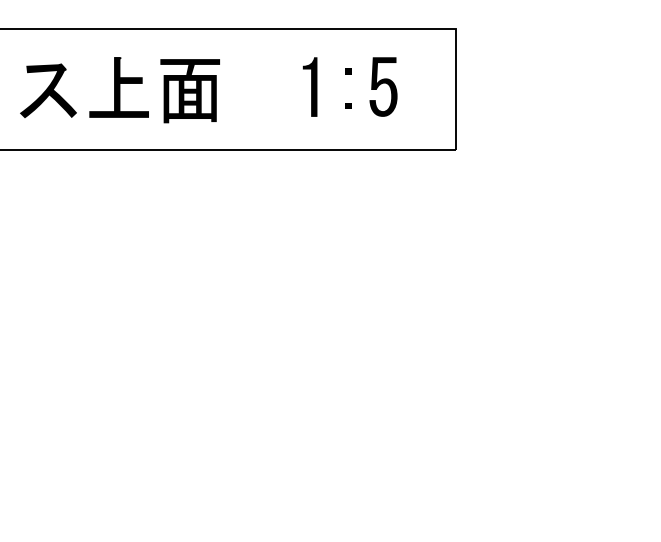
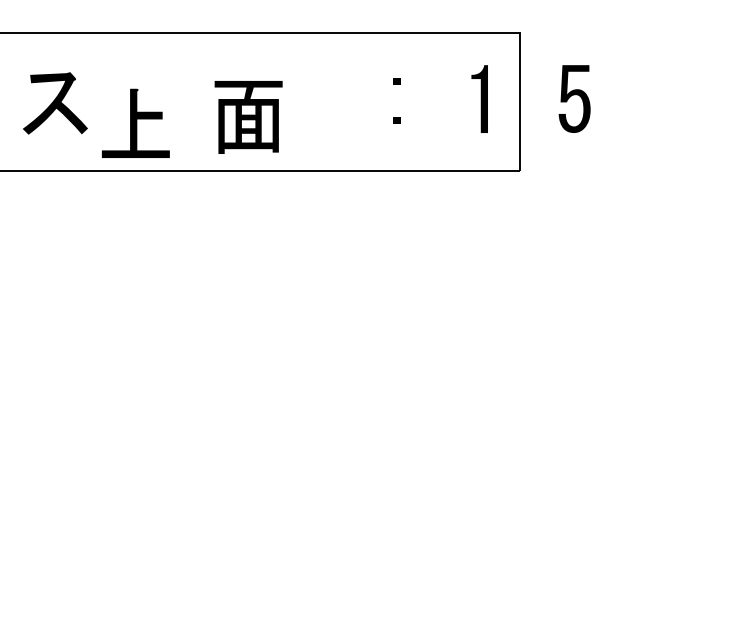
part: (309, 86) -> (478, 98), moved
part: (383, 86) -> (574, 98), moved
part: (118, 87) -> (135, 123), moved
part: (189, 91) -> (247, 117), moved

